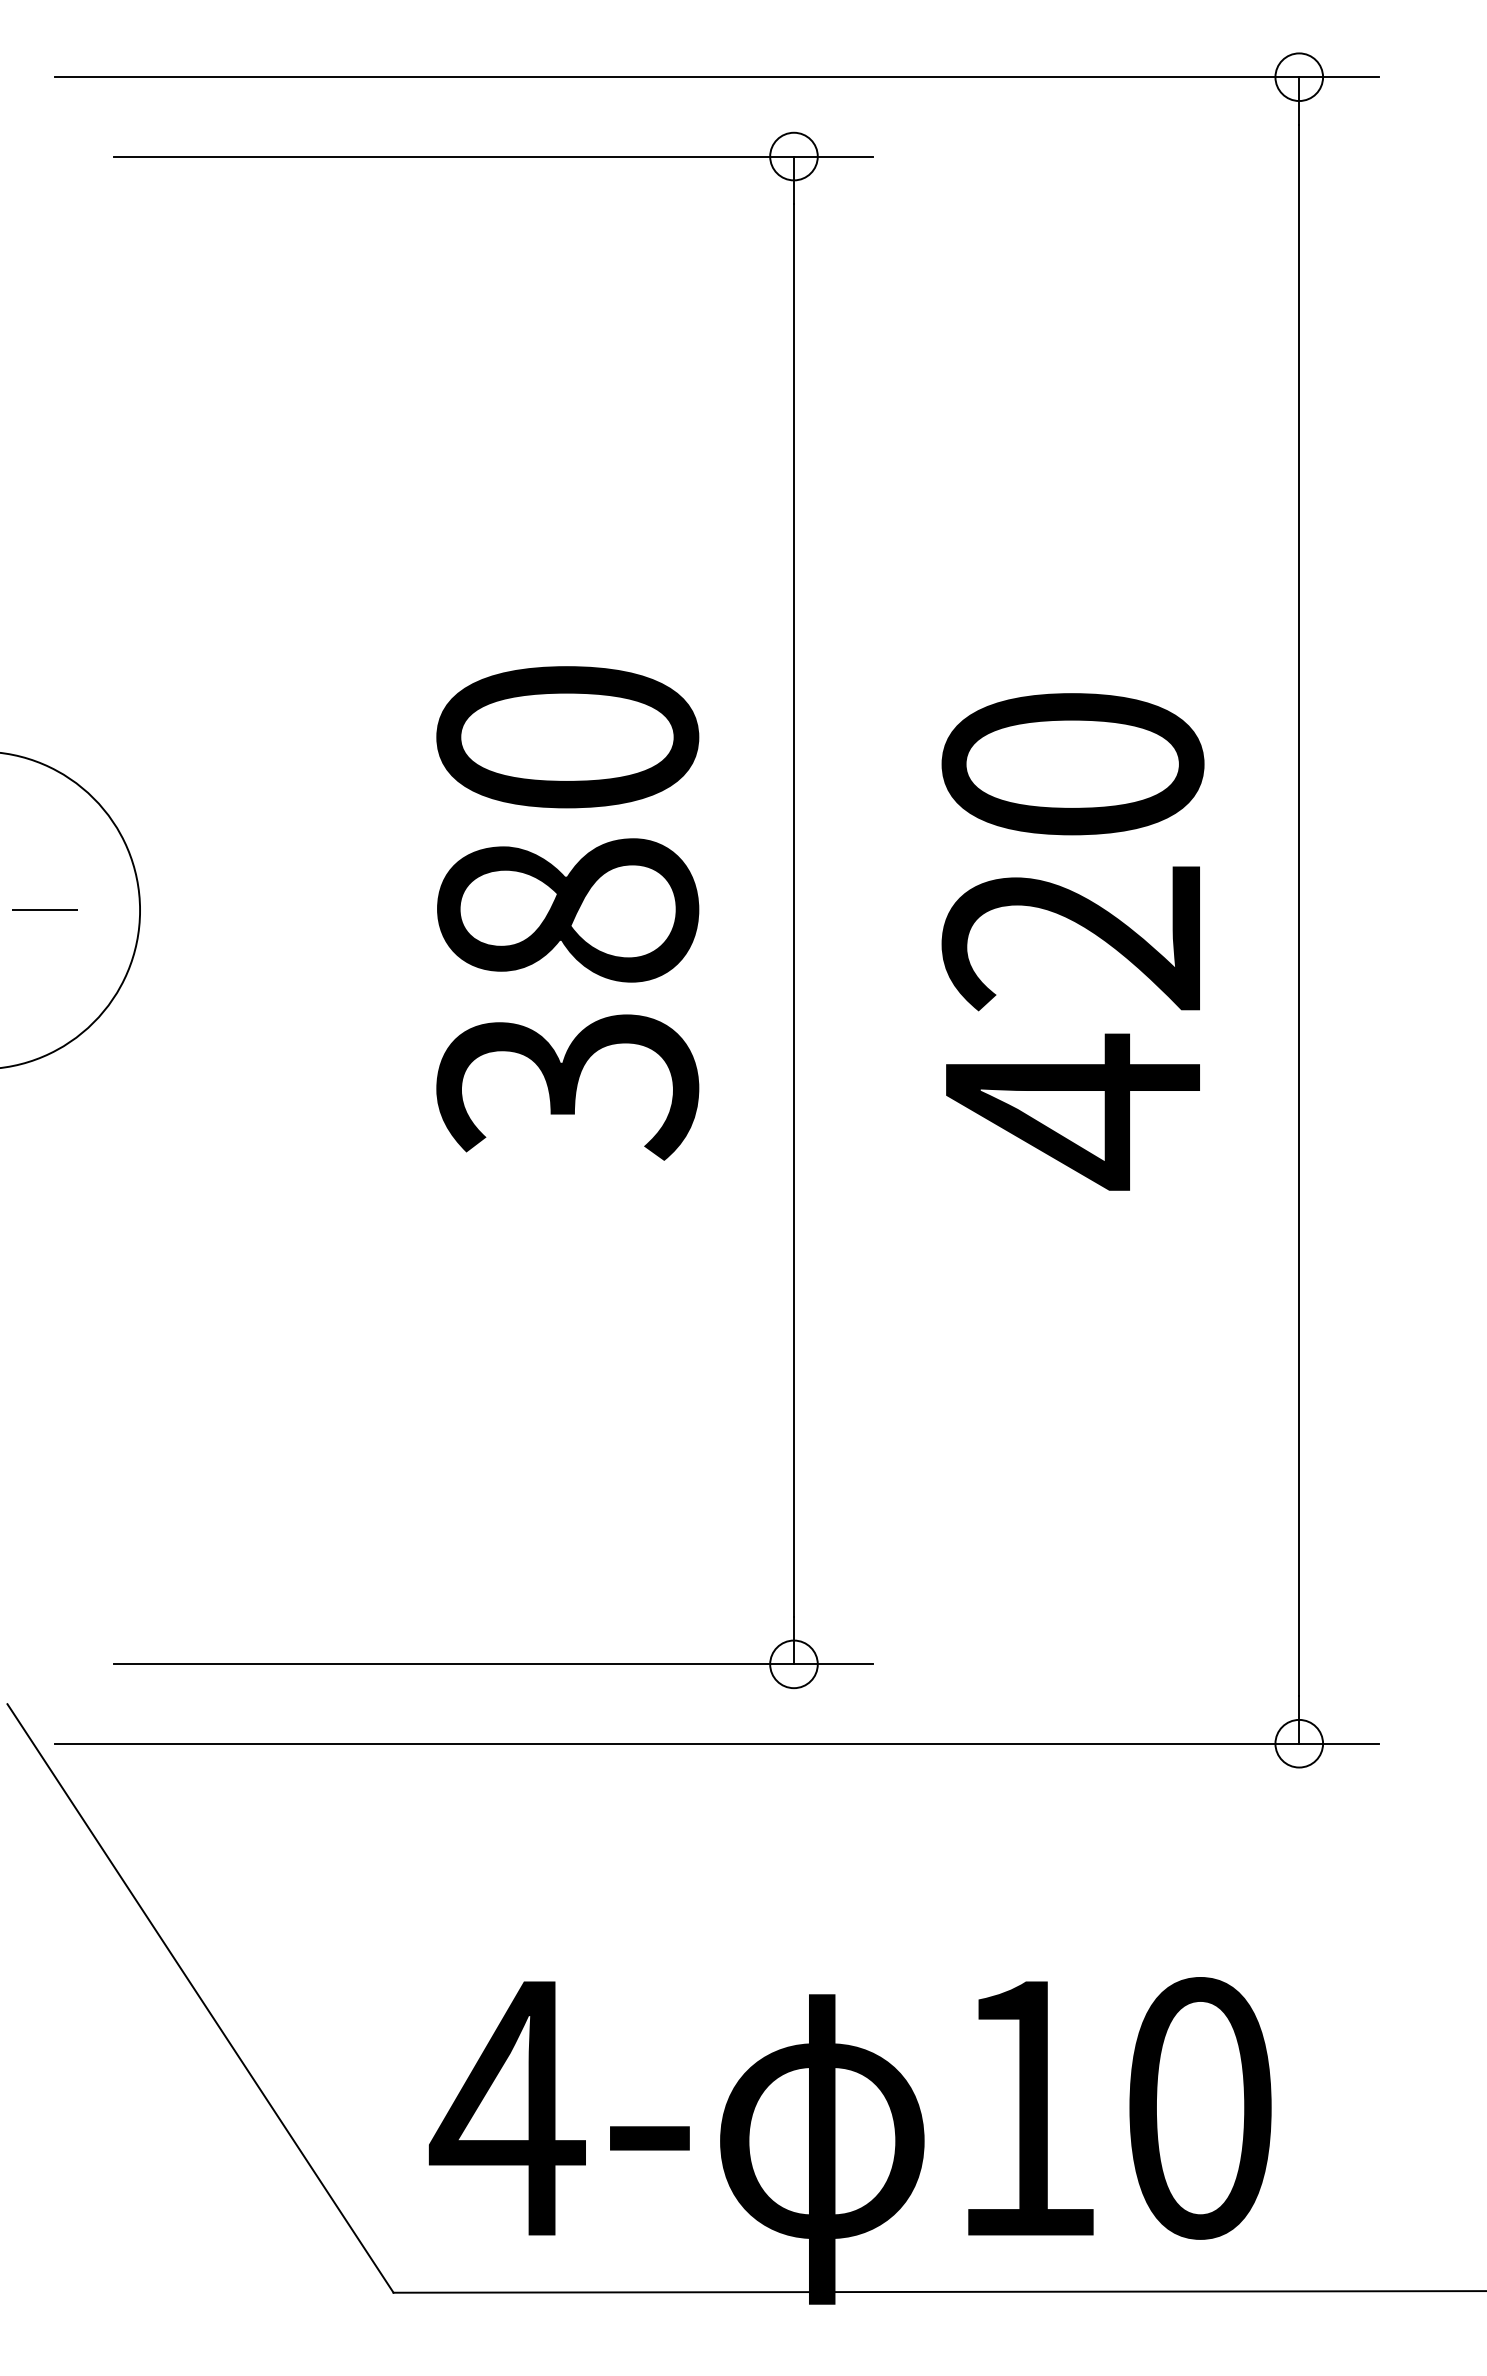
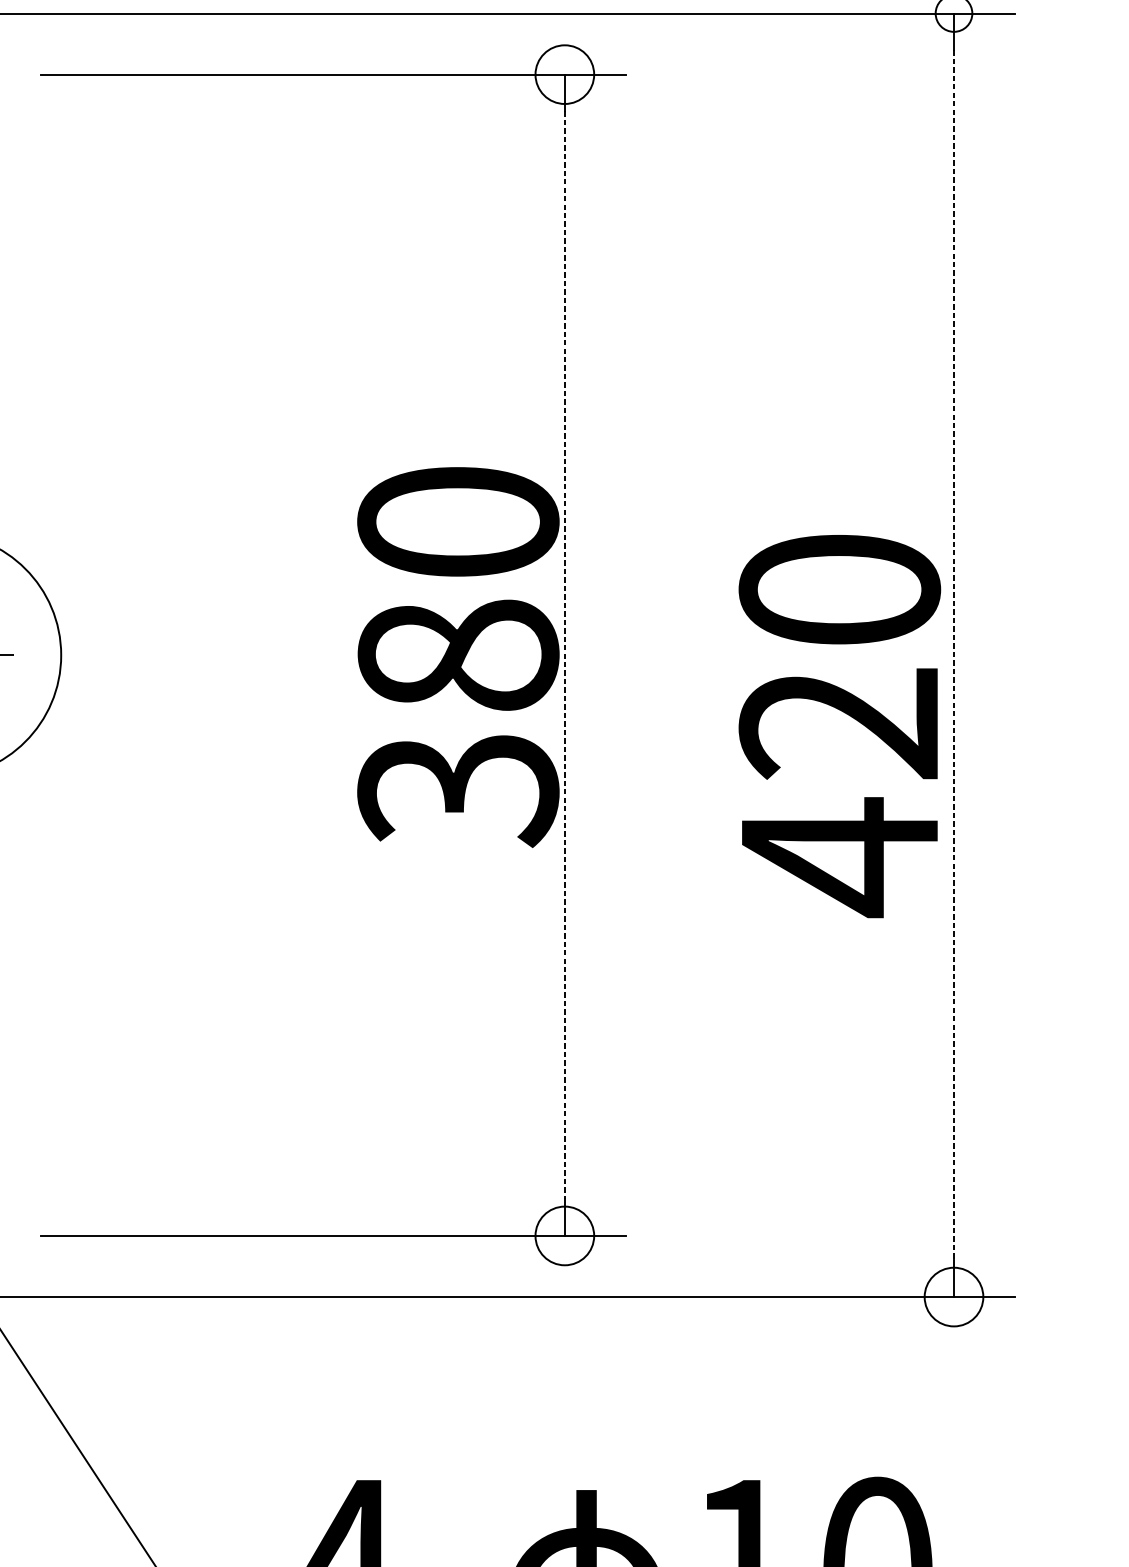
circle: (793, 156) -> (564, 74), size x1.6
line: (793, 910) -> (564, 655), solid -> dashed
line: (1299, 910) -> (954, 655), solid -> dashed
text: (567, 913) -> (458, 657), moved
text: (1072, 941) -> (839, 726), moved
circle: (793, 1664) -> (564, 1236), size x1.6
circle: (1299, 1743) -> (954, 1296), size x1.6

